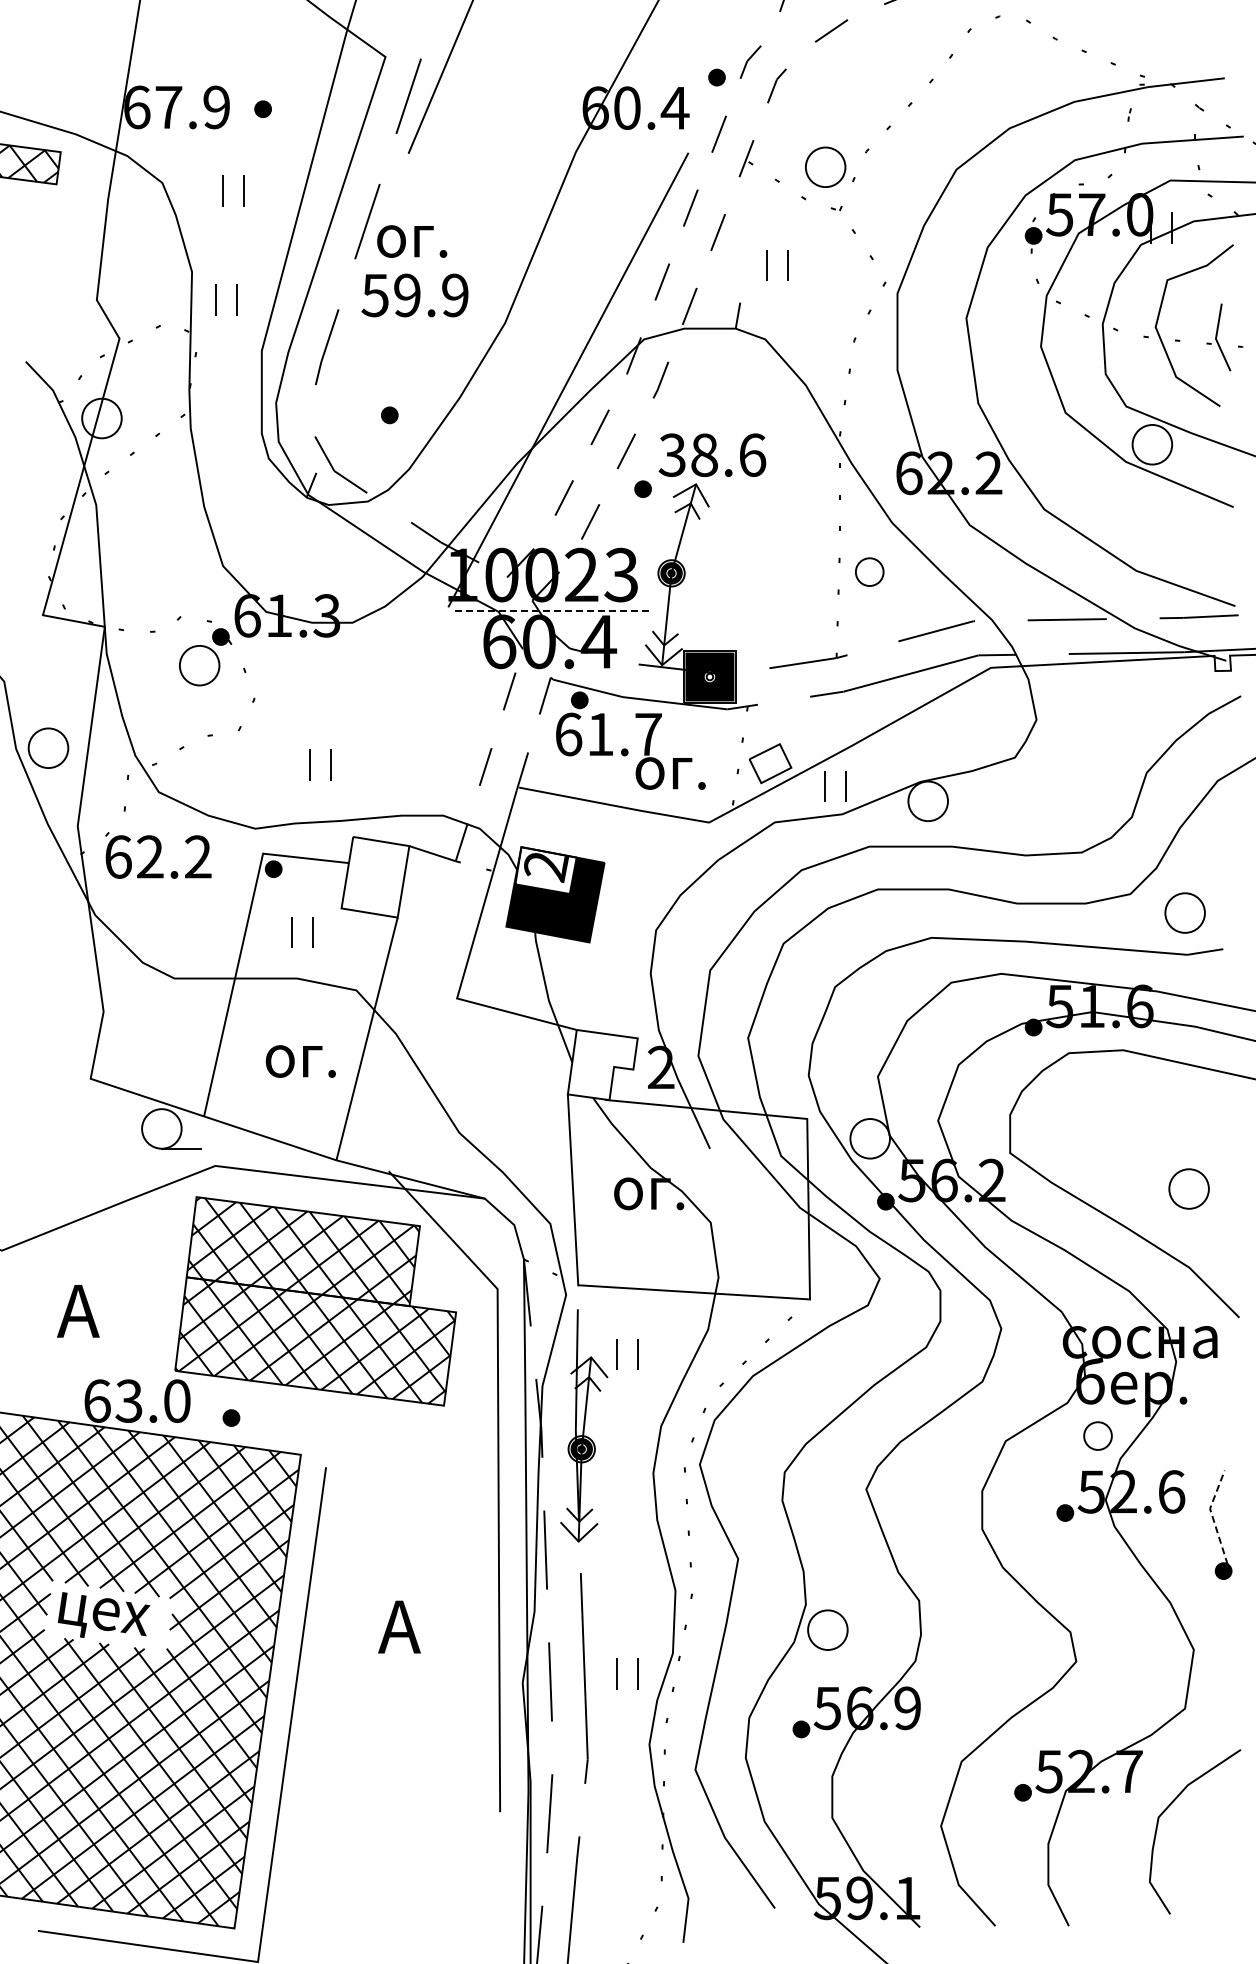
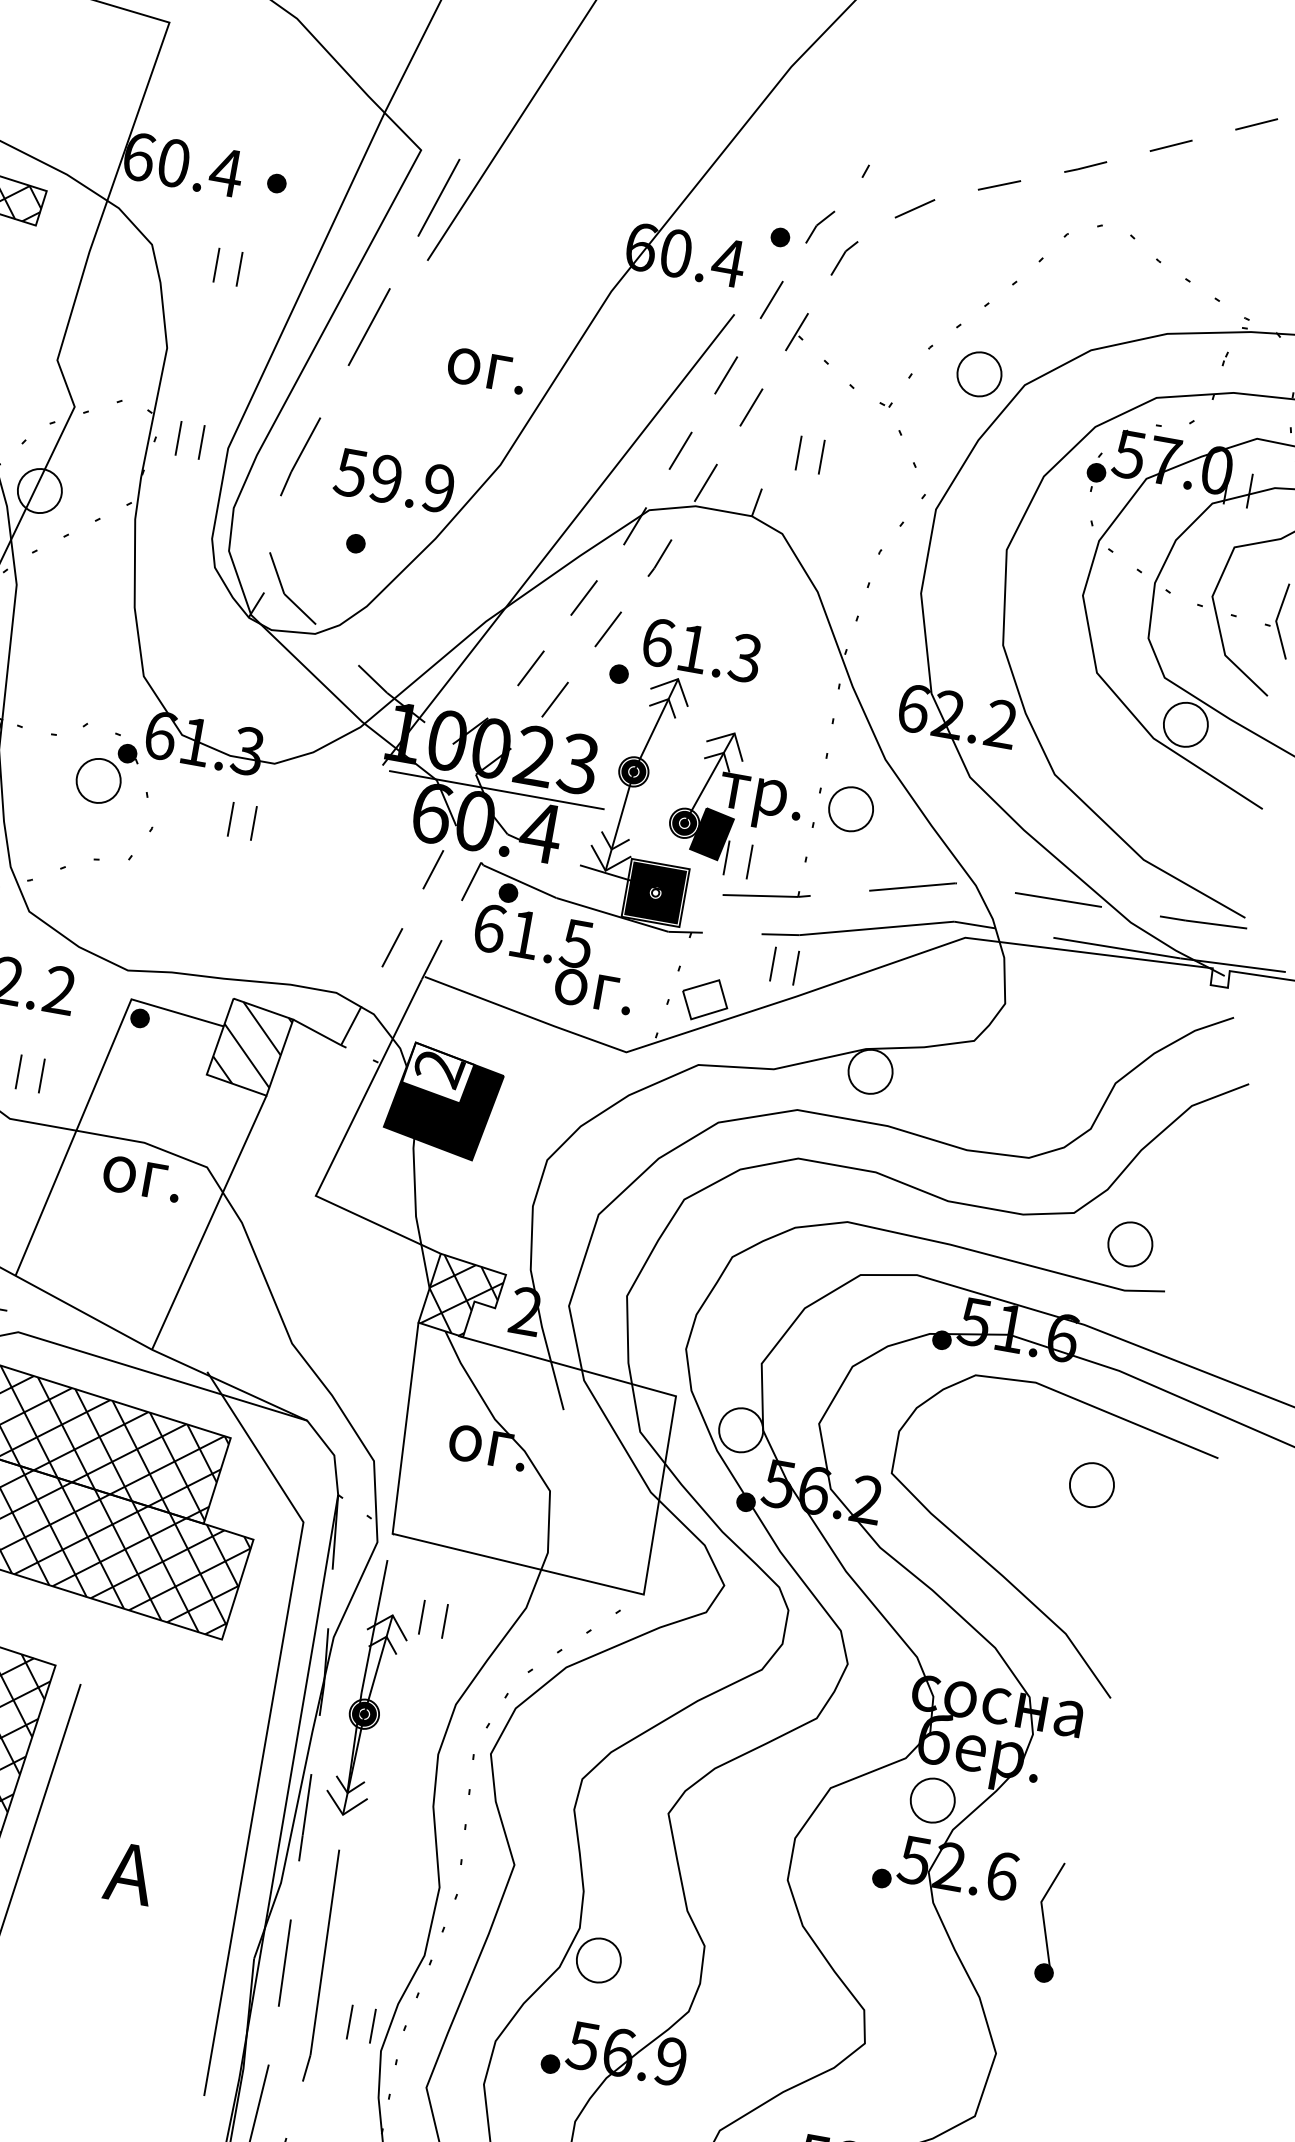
text: (193, 107) -> (200, 168), 67.9 -> 60.4
part: (825, 166) -> (979, 373), moved
text: (412, 241) -> (487, 370), moved
text: (414, 295) -> (393, 480), moved
part: (216, 299) -> (178, 437), moved
text: (712, 455) -> (701, 650), 38.6 -> 61.3
part: (869, 571) -> (851, 808), size x1.43
part: (767, 586) -> (736, 805), added
line: (553, 611) -> (497, 790), dashed -> solid
text: (647, 734) -> (576, 943), 61.7 -> 61.5
part: (310, 764) -> (231, 819), moved
part: (825, 786) -> (773, 964), moved
hatch: (376, 875) -> (251, 1045), added
part: (292, 932) -> (19, 1071), moved
text: (300, 1061) -> (141, 1178), moved
hatch: (602, 1064) -> (462, 1296), added
part: (1188, 1188) -> (1091, 1484), moved
part: (1097, 1435) -> (932, 1799), size x1.43
line: (1212, 1516) -> (1042, 1911), dashed -> solid
part: (617, 1673) -> (350, 2021), moved

